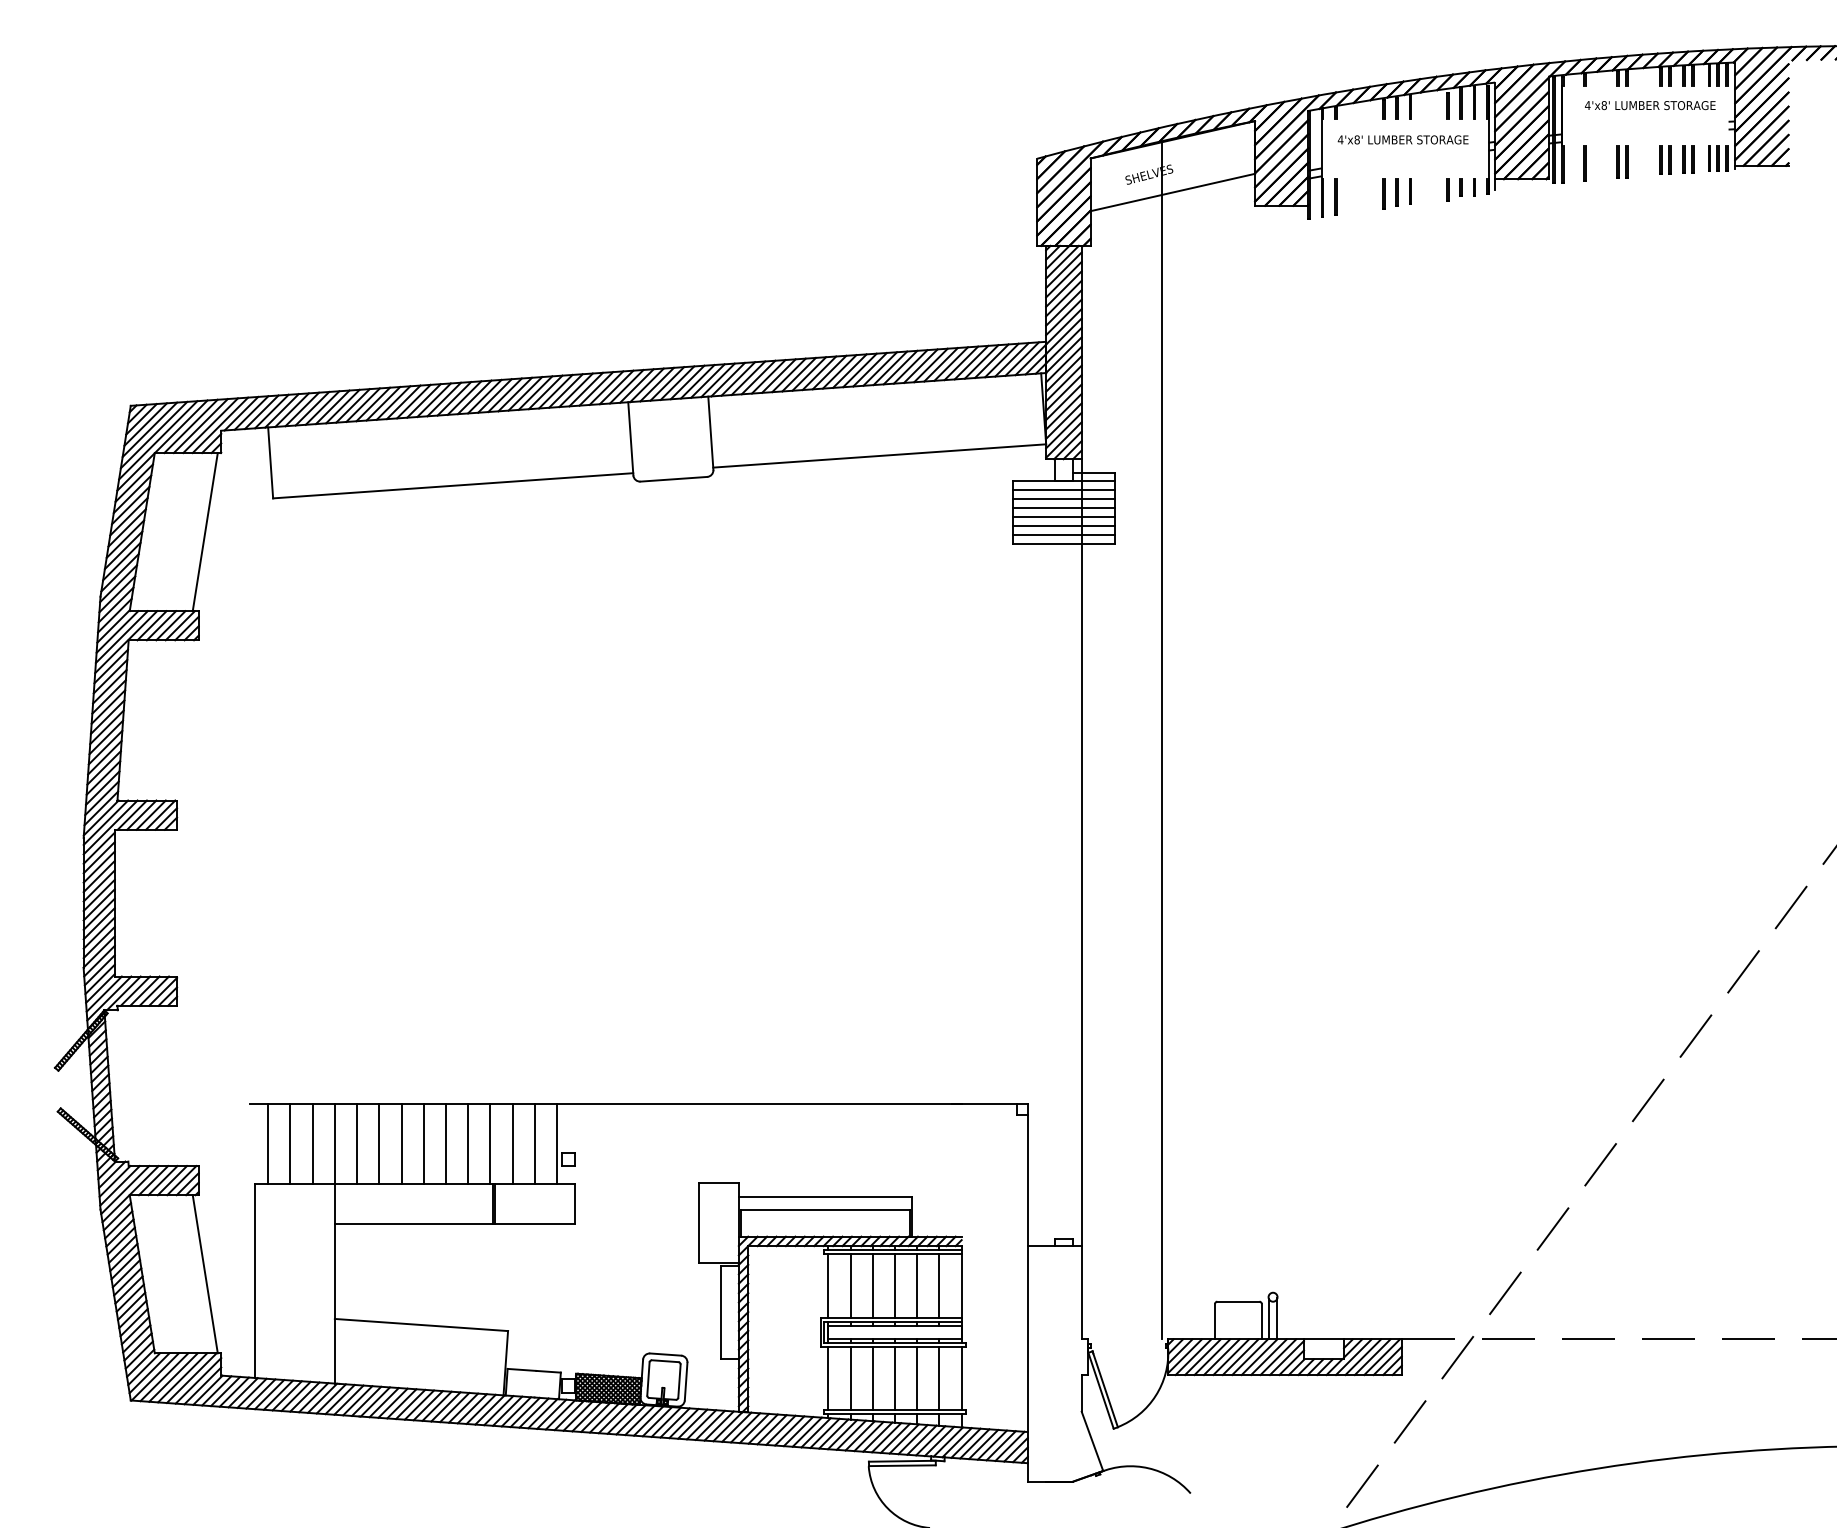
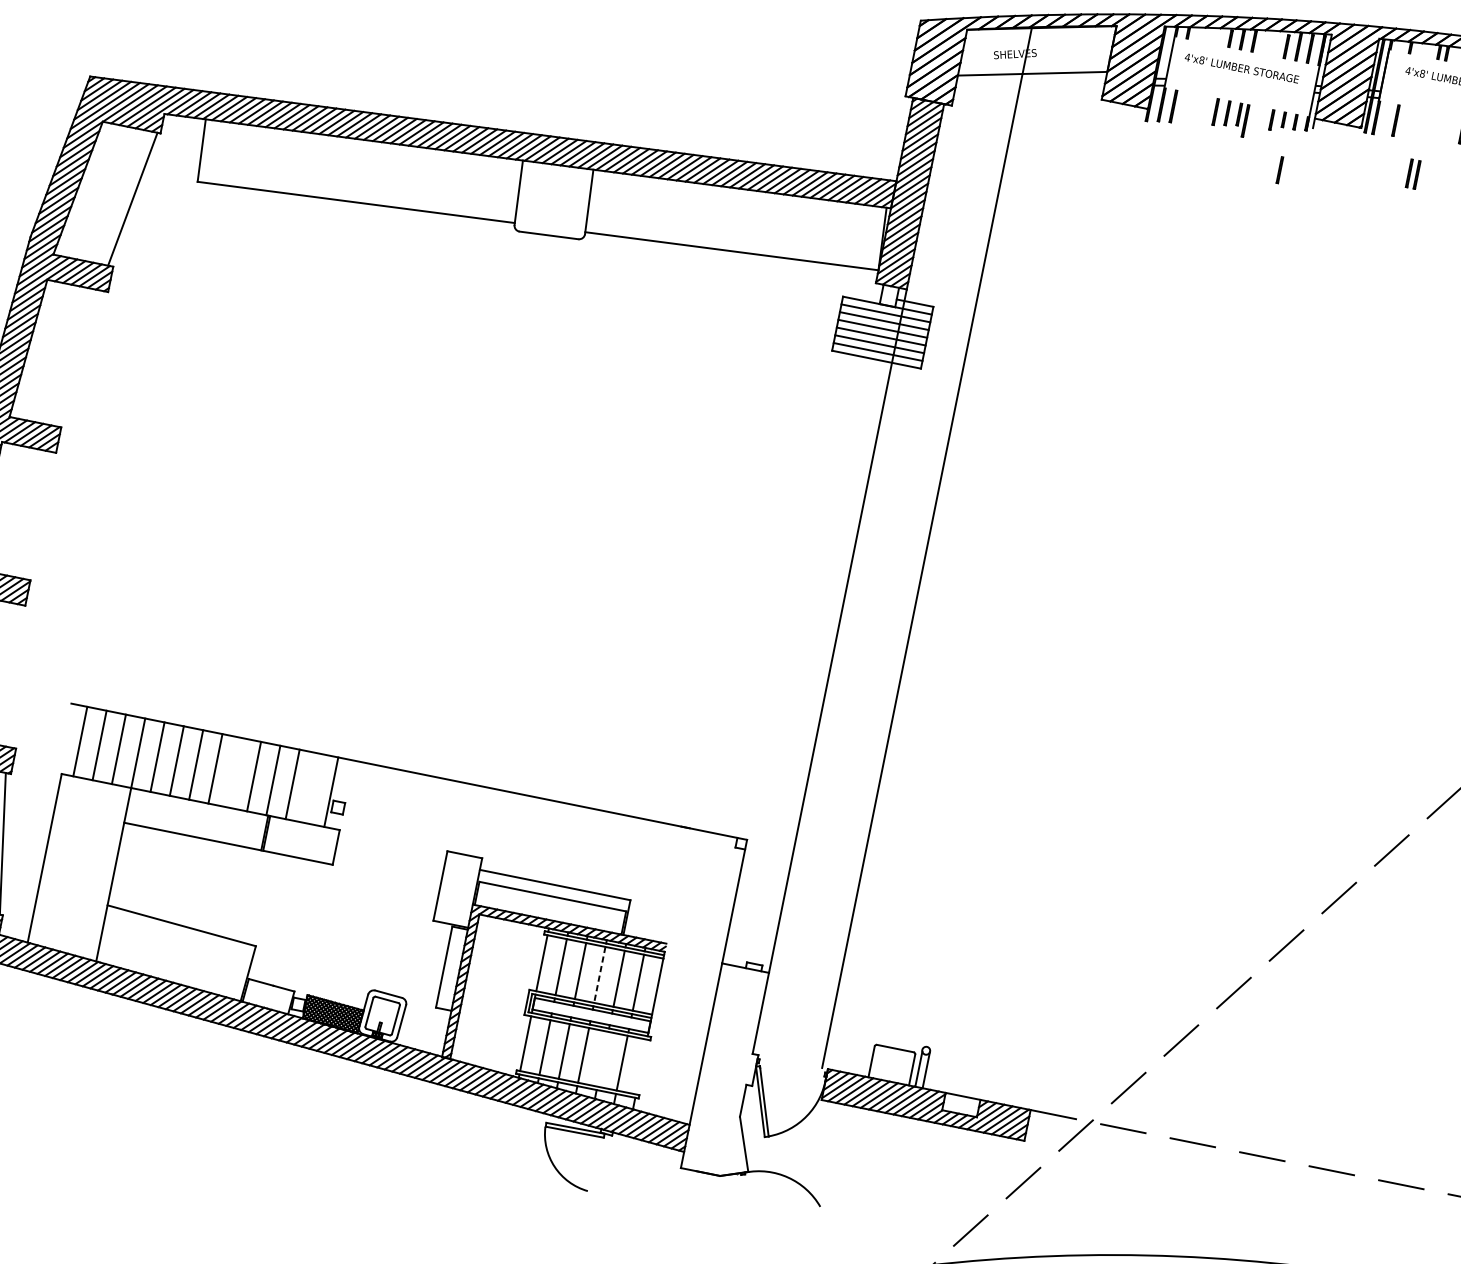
part: (1622, 161) -> (1413, 174), moved
line: (1418, 196) -> (1245, 120), added
line: (1467, 243) -> (1279, 169), added
line: (446, 1143) -> (235, 772), removed
line: (534, 1143) -> (311, 787), removed
line: (895, 1286) -> (600, 975), solid -> dashed
line: (917, 1378) -> (603, 1059), removed
line: (961, 1378) -> (641, 1066), removed

